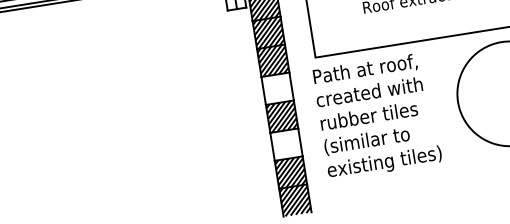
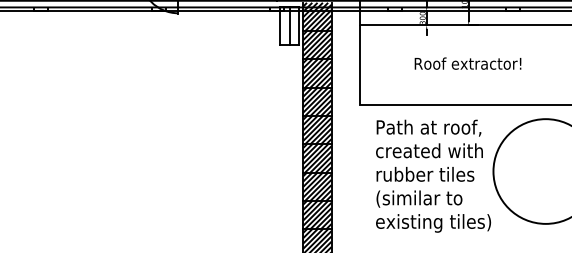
hatch: (277, 89) -> (317, 130), added
text: (377, 115) -> (433, 175), moved
hatch: (286, 144) -> (317, 186), added

